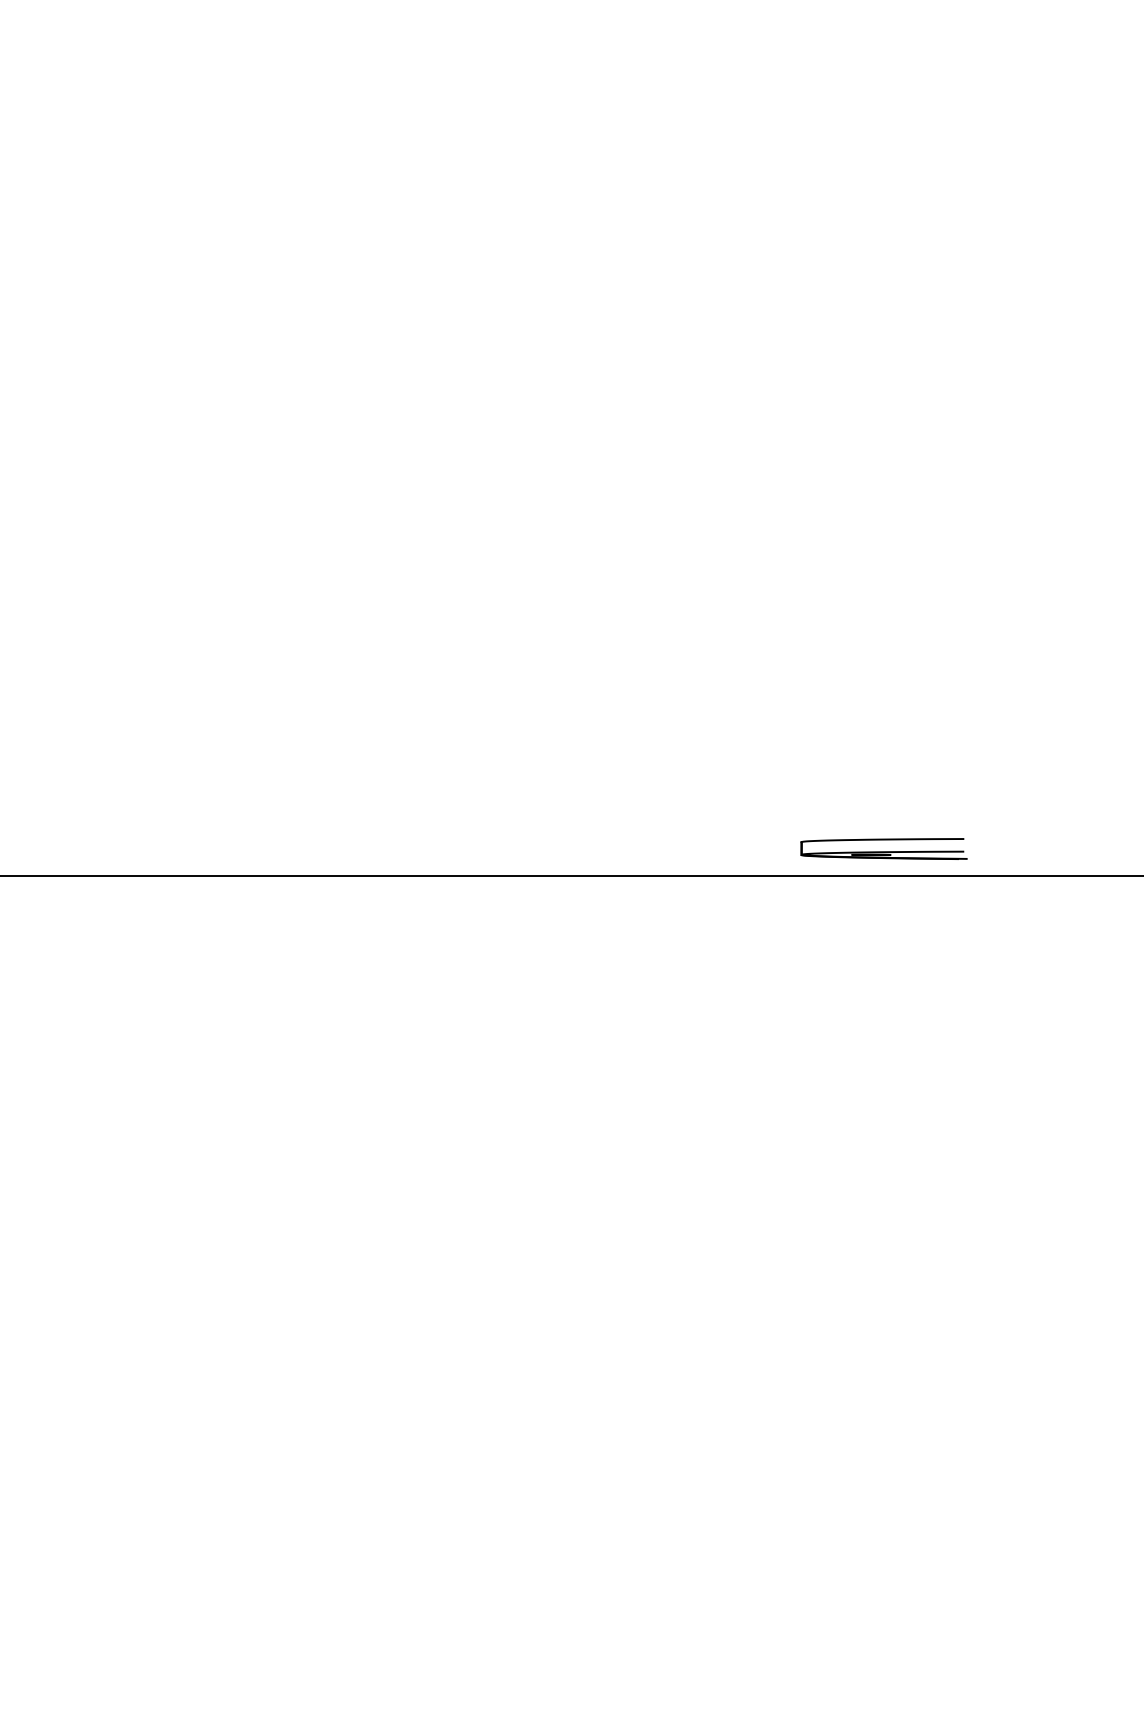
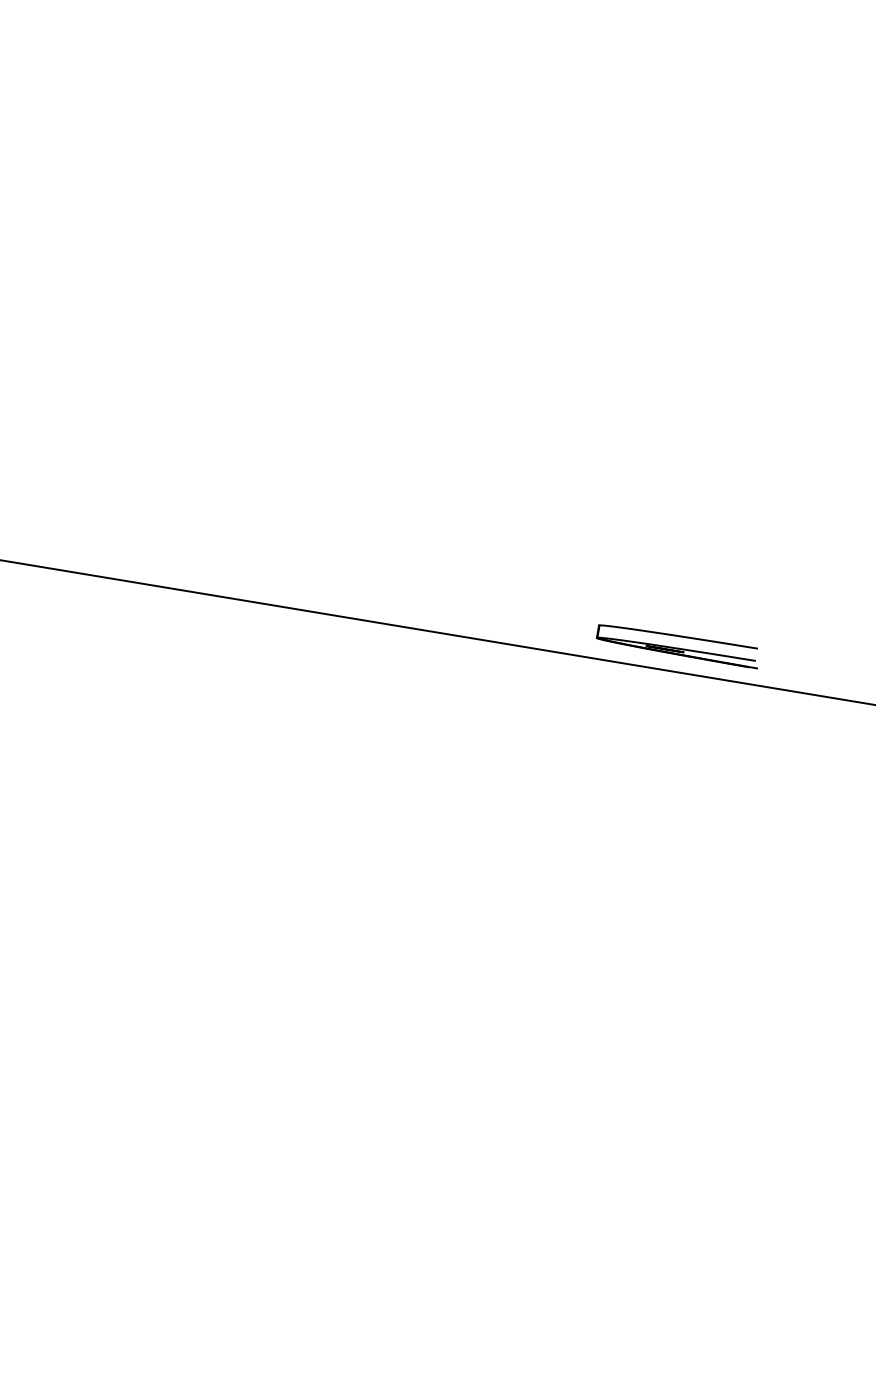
part: (883, 848) -> (677, 644), moved

